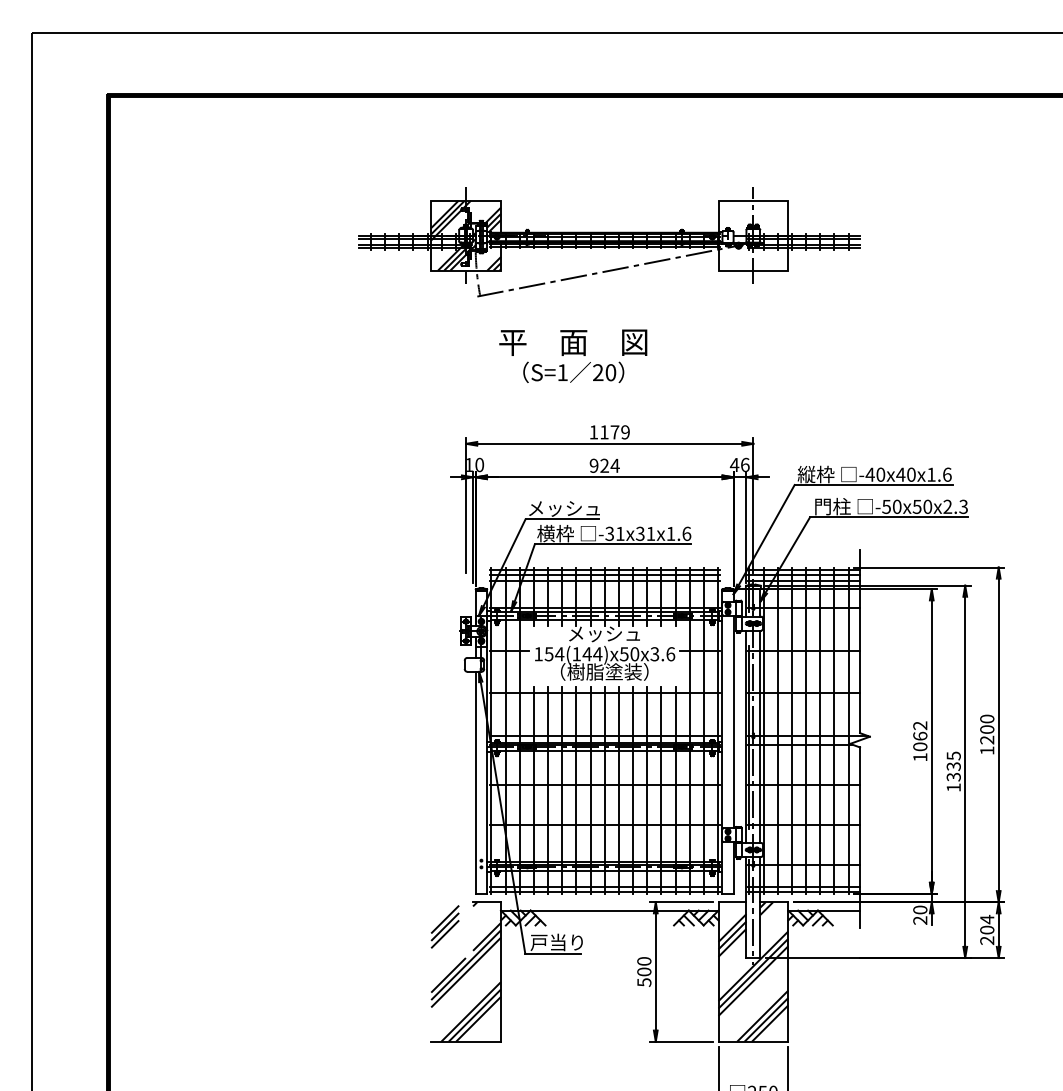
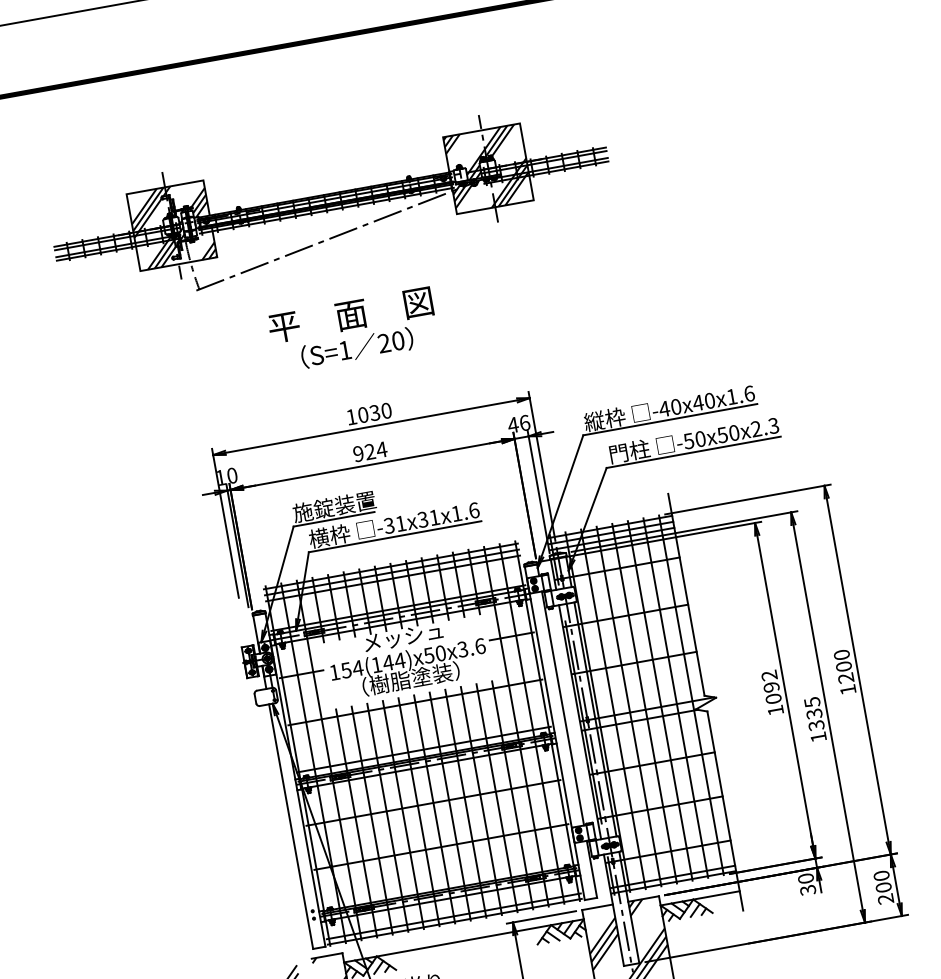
hatch: (753, 235) -> (488, 168), added
text: (573, 355) -> (353, 329), moved
text: (614, 432) -> (374, 413), 1179 -> 1030
text: (564, 508) -> (334, 506), メッシュ -> 施錠装置
text: (920, 735) -> (771, 686), 1062 -> 1092
text: (987, 919) -> (881, 875), 204 -> 200
text: (920, 920) -> (808, 890), 20 -> 30

